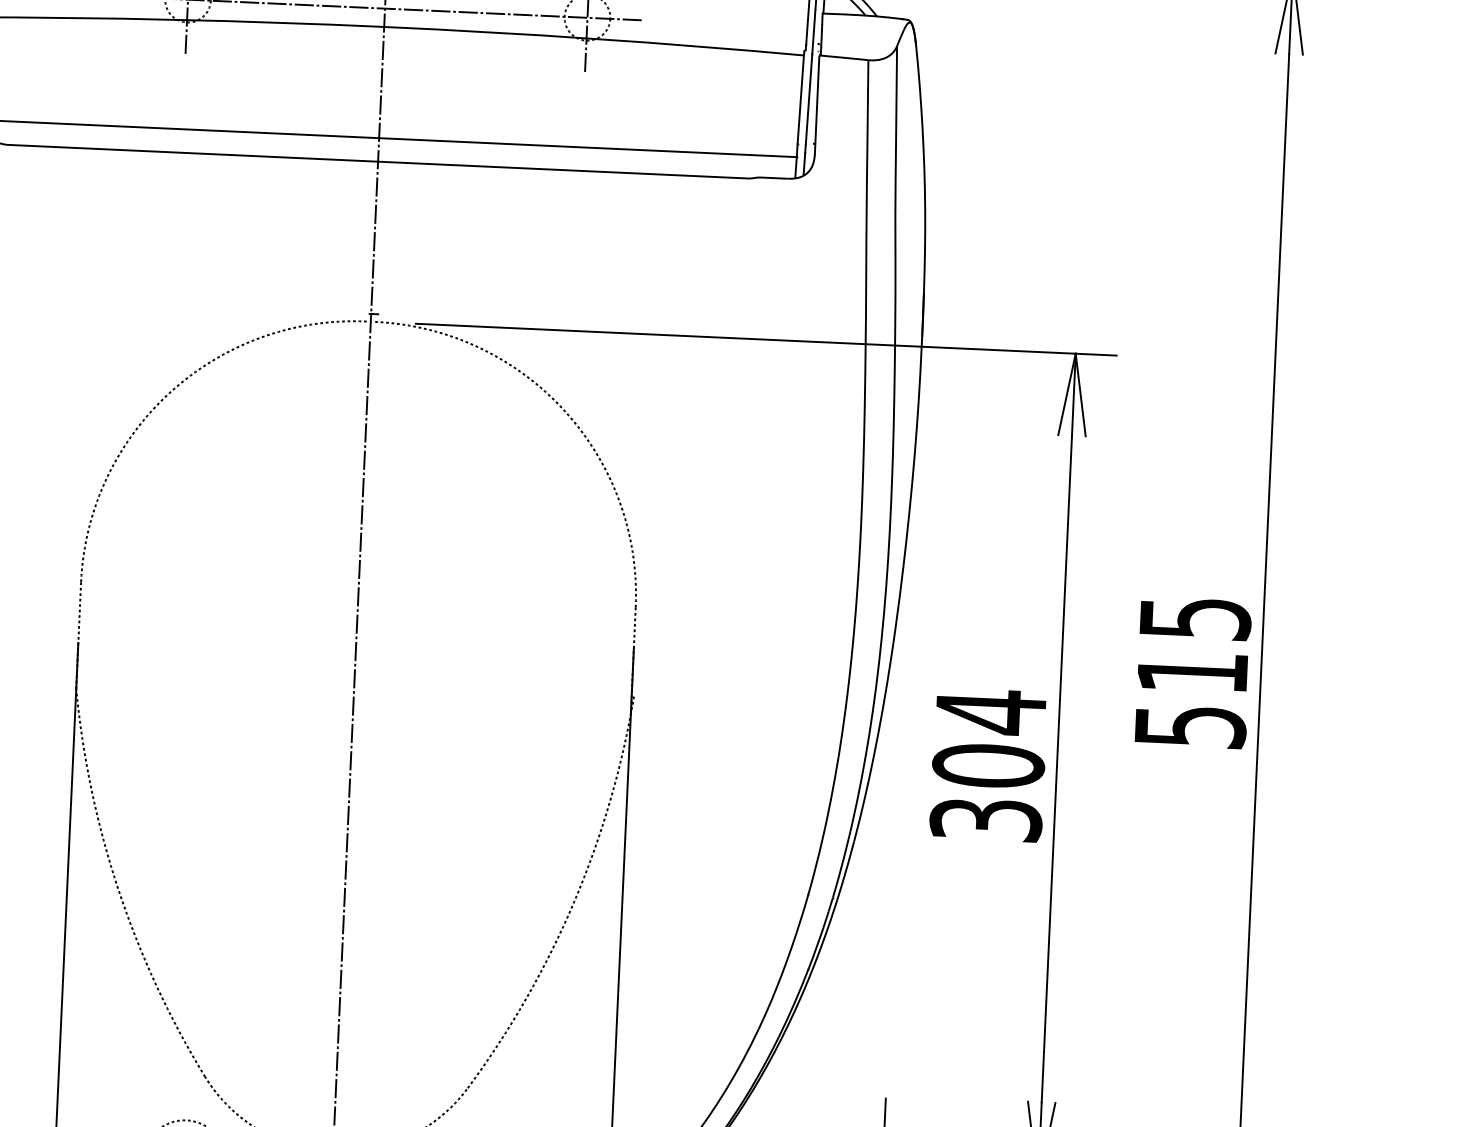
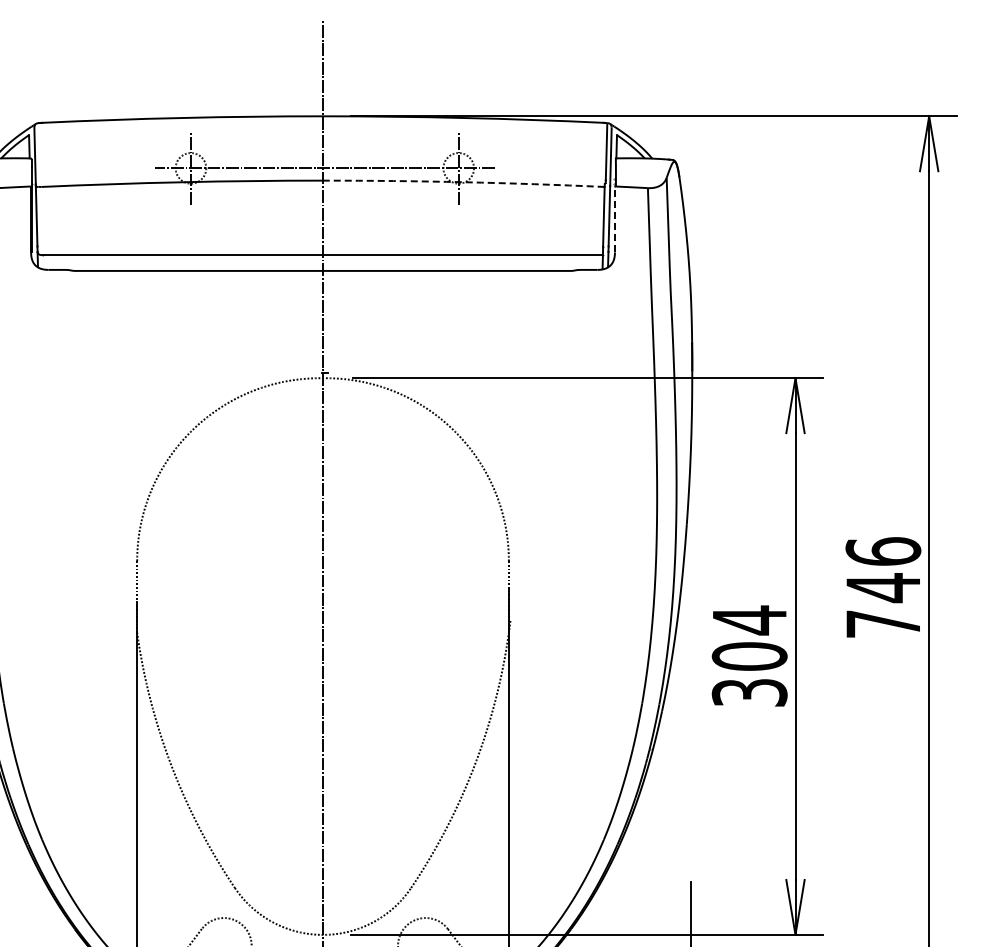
arc: (593, 39) -> (463, 182), solid -> dashed
line: (816, 104) -> (614, 219), solid -> dashed
text: (1192, 671) -> (883, 587), 515 -> 746

